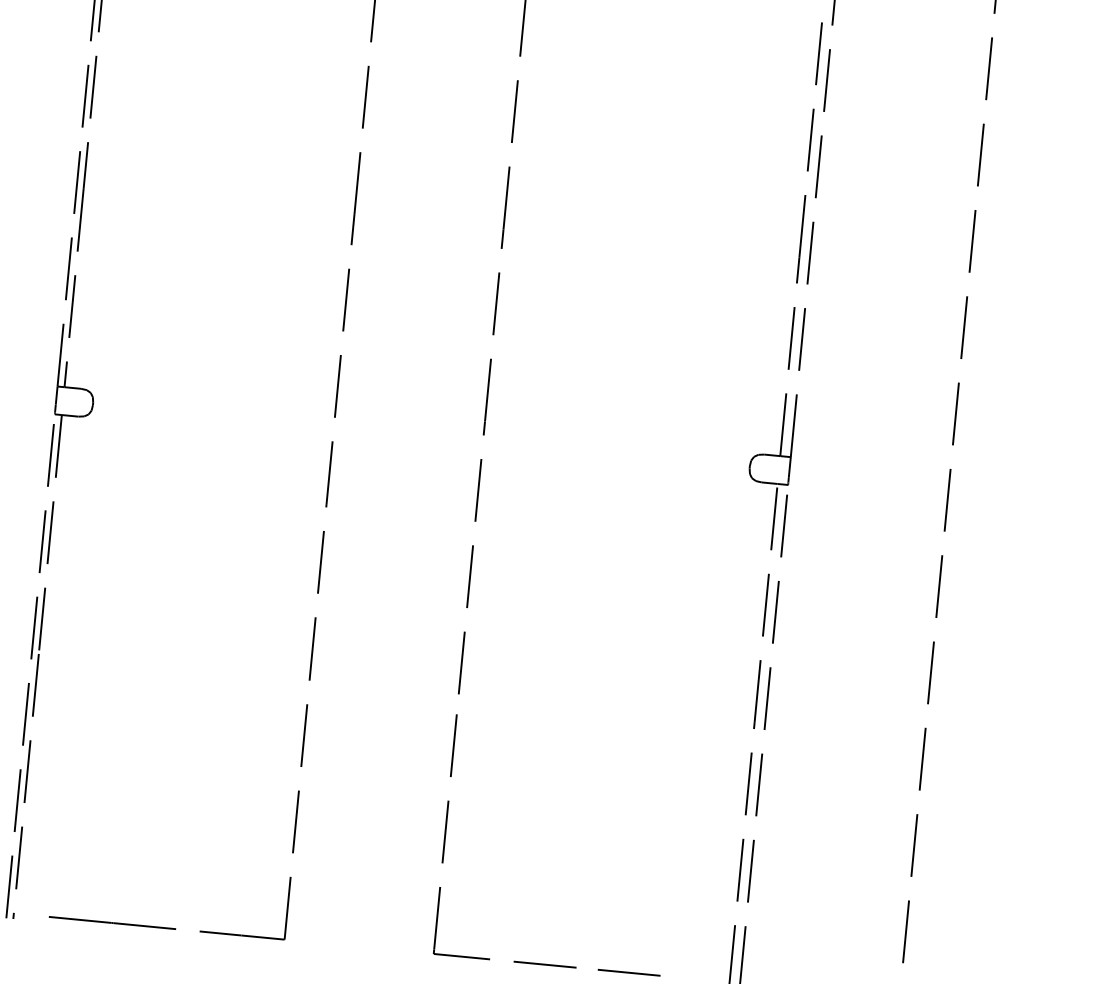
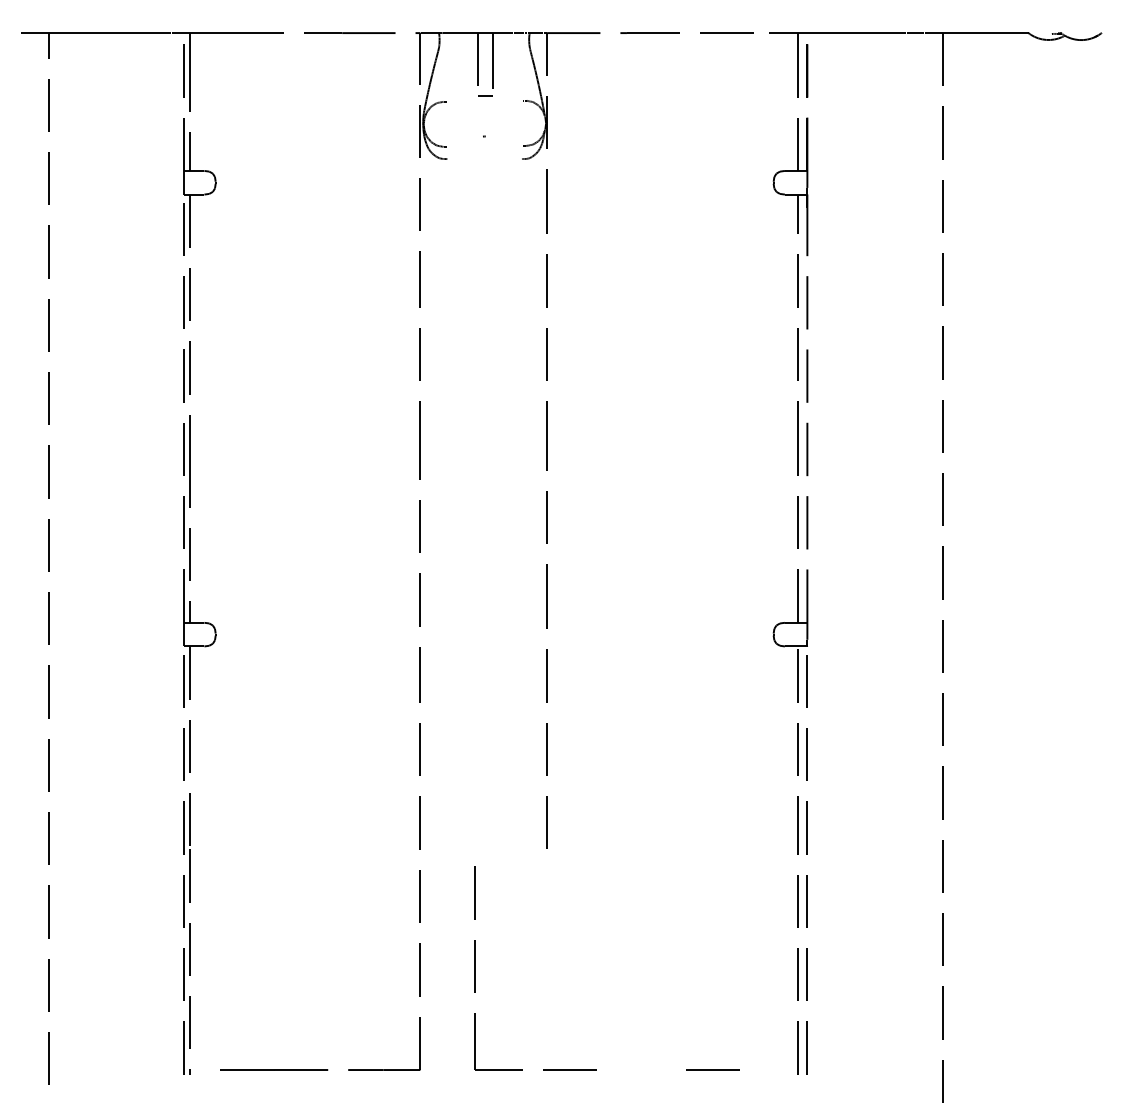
part: (445, 834) -> (475, 968), moved

